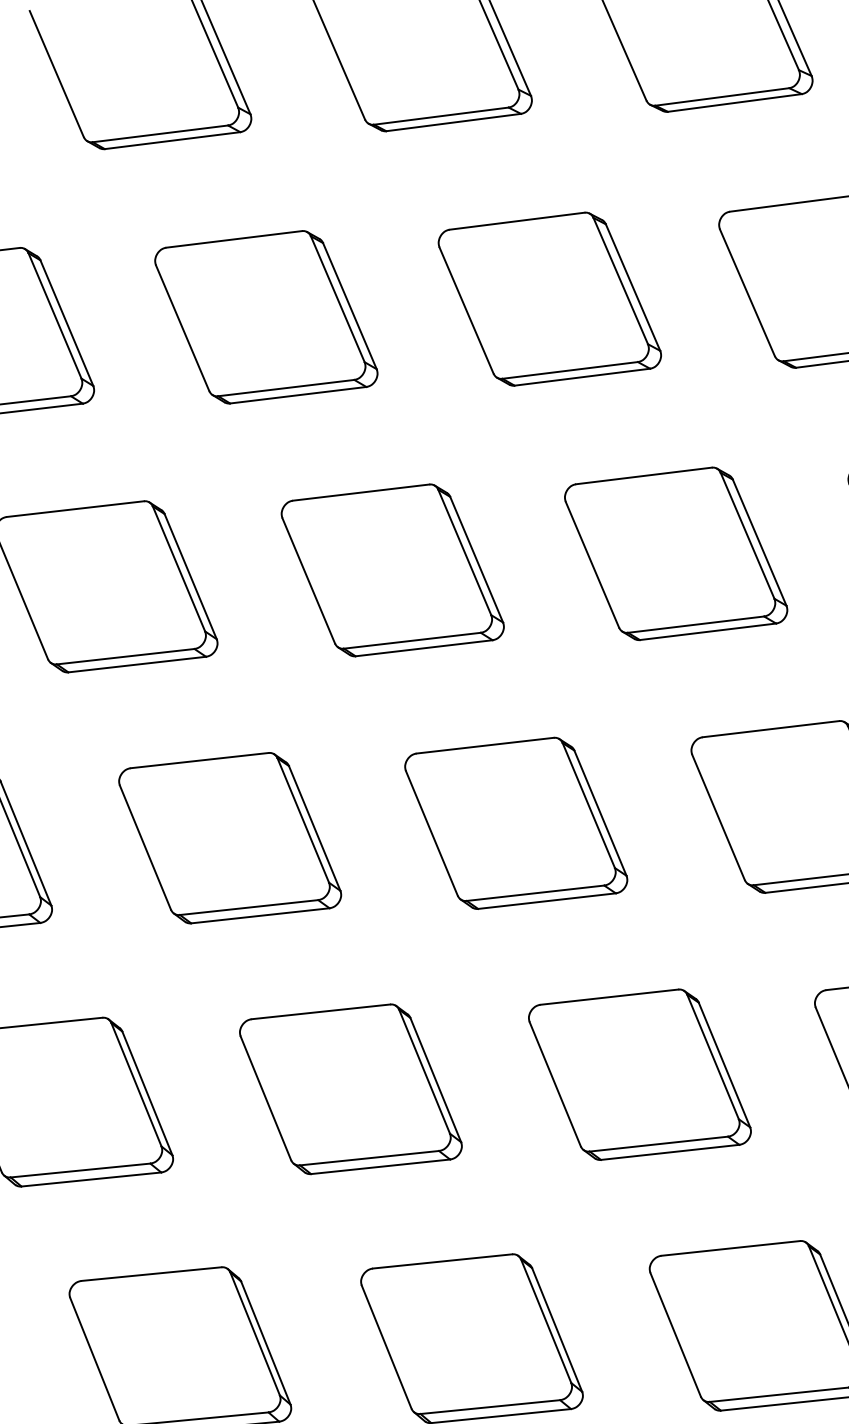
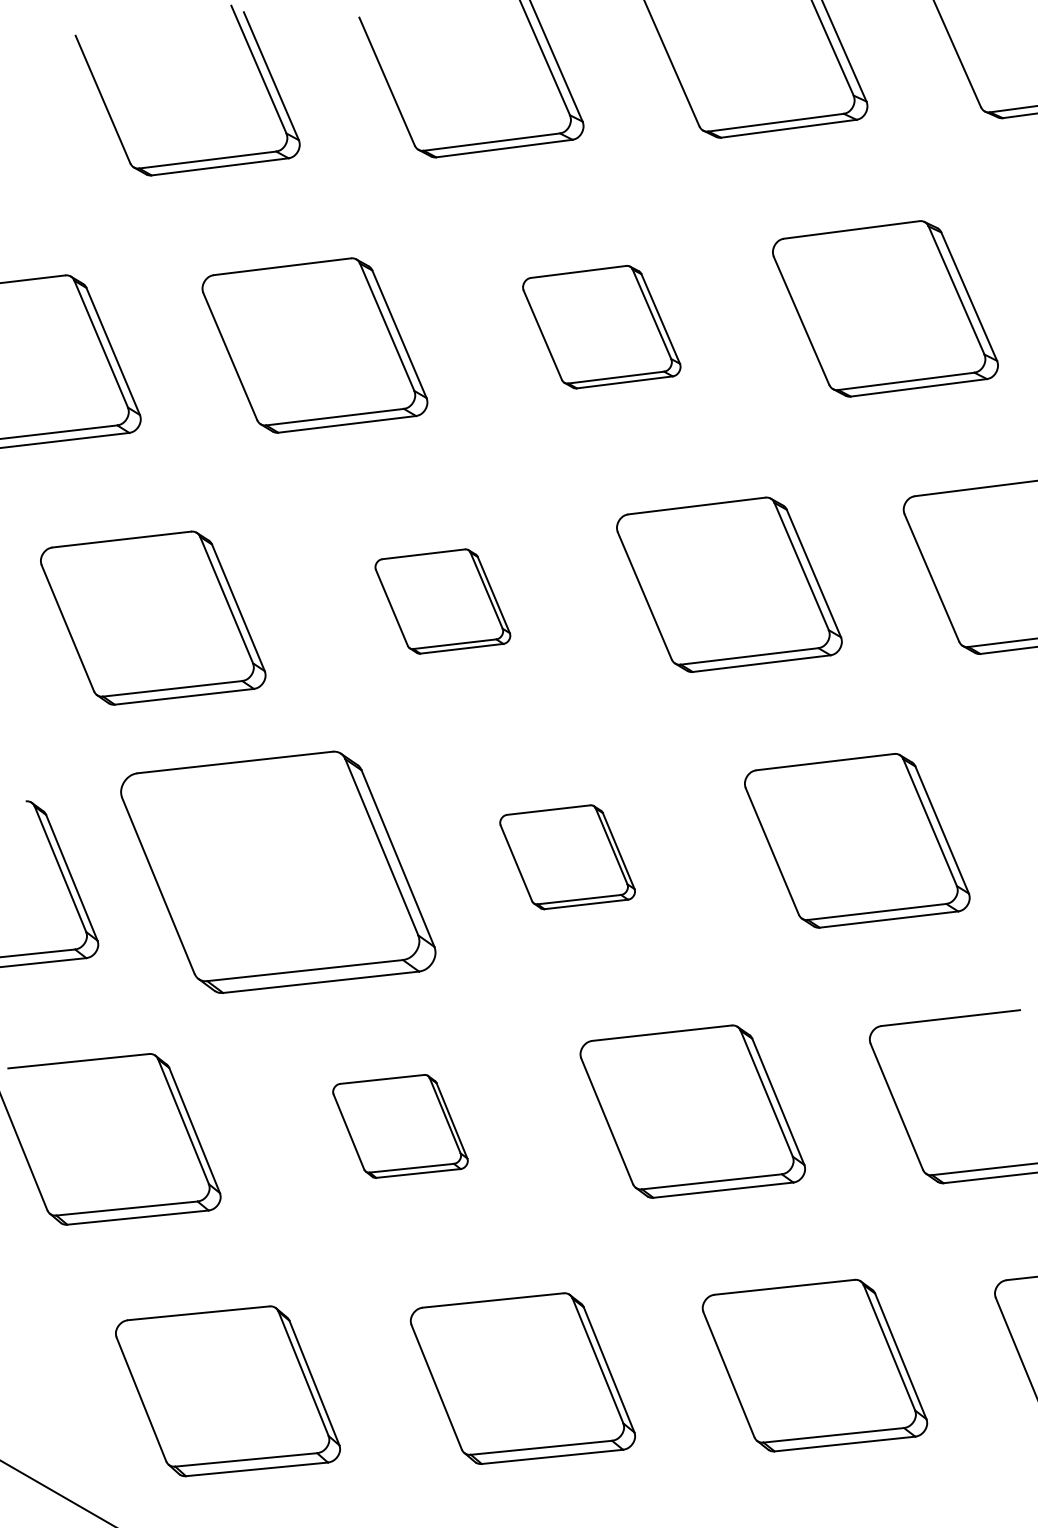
part: (549, 298) -> (601, 326), size x0.7
part: (392, 570) -> (442, 601), size x0.6
part: (516, 822) -> (567, 856), size x0.6
part: (230, 838) -> (278, 872), size x1.4
part: (350, 1089) -> (400, 1126), size x0.6

